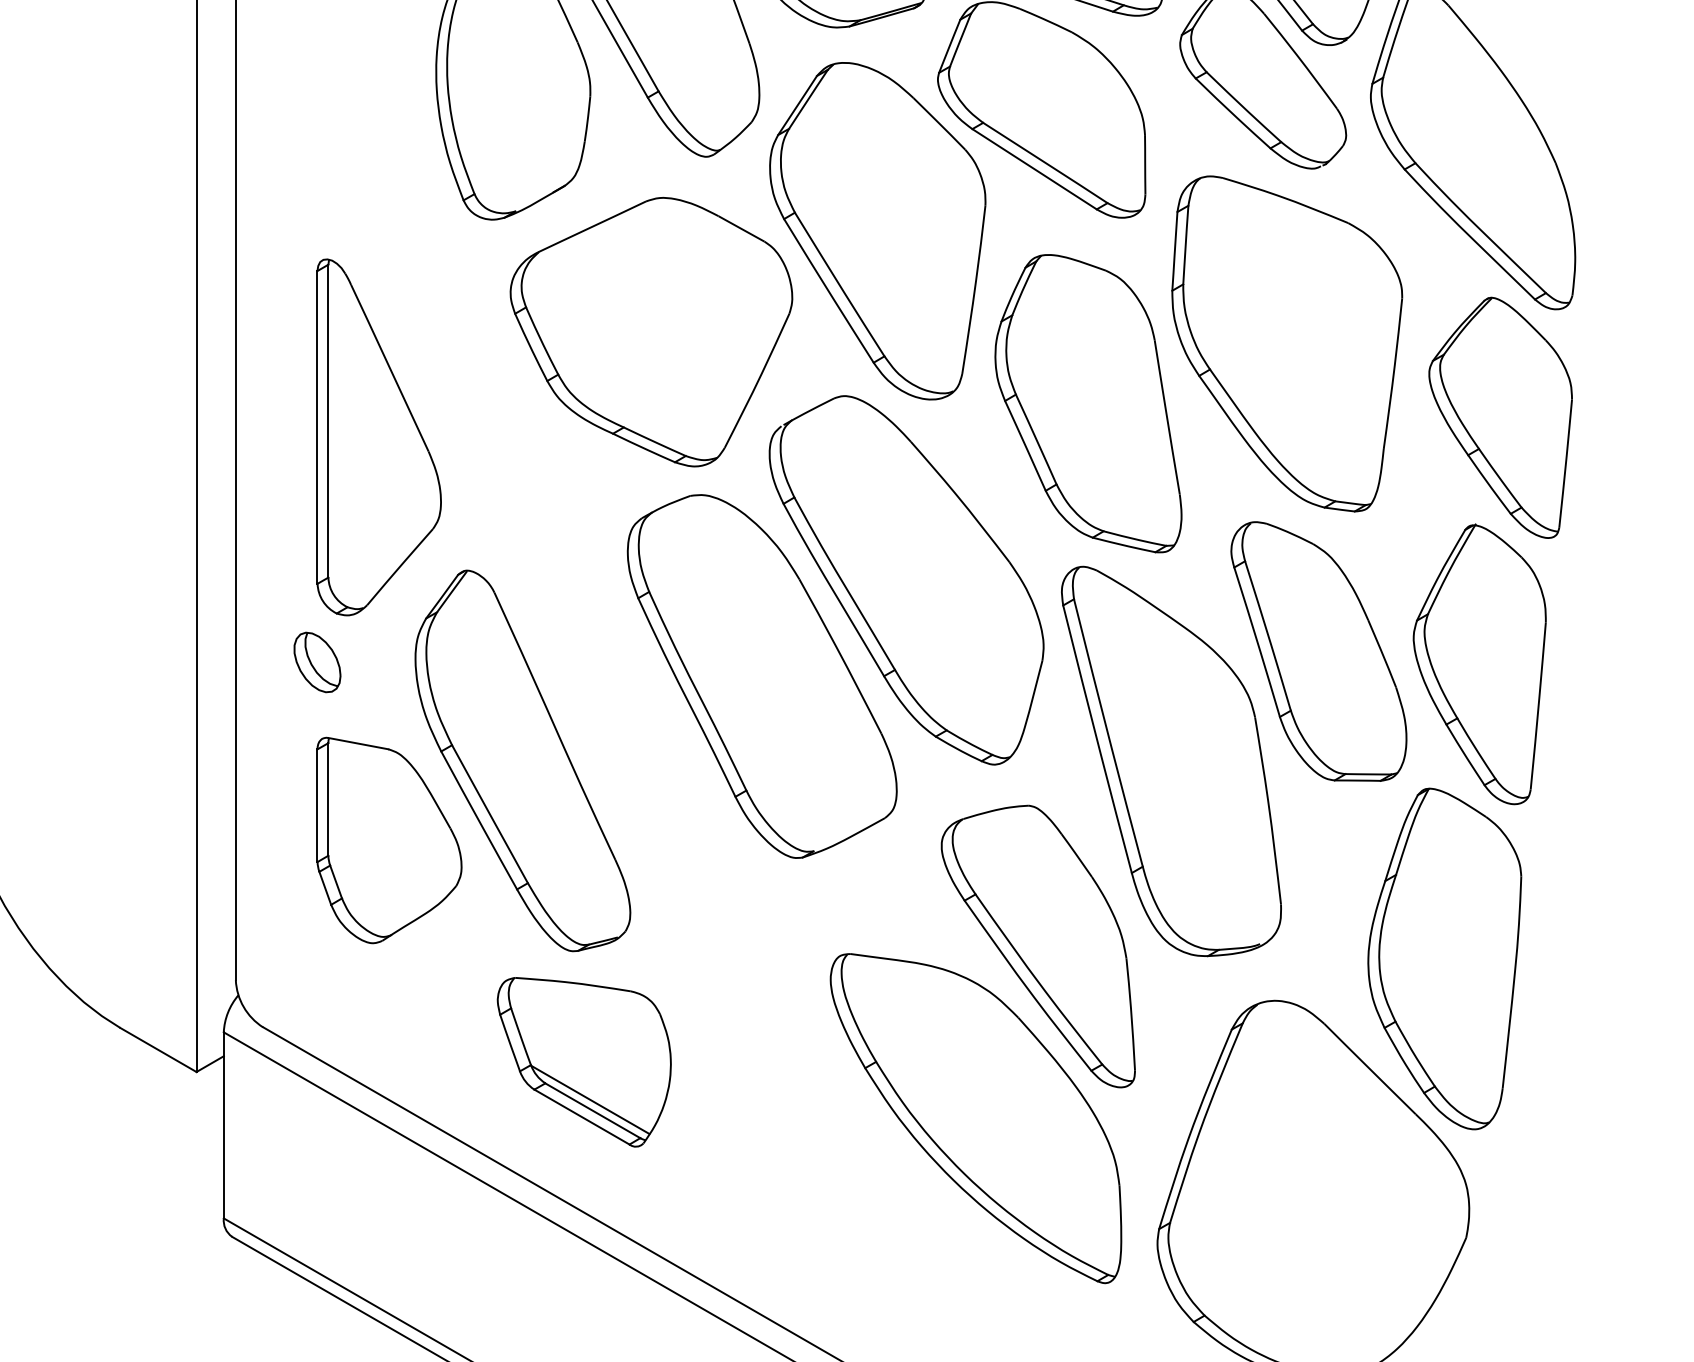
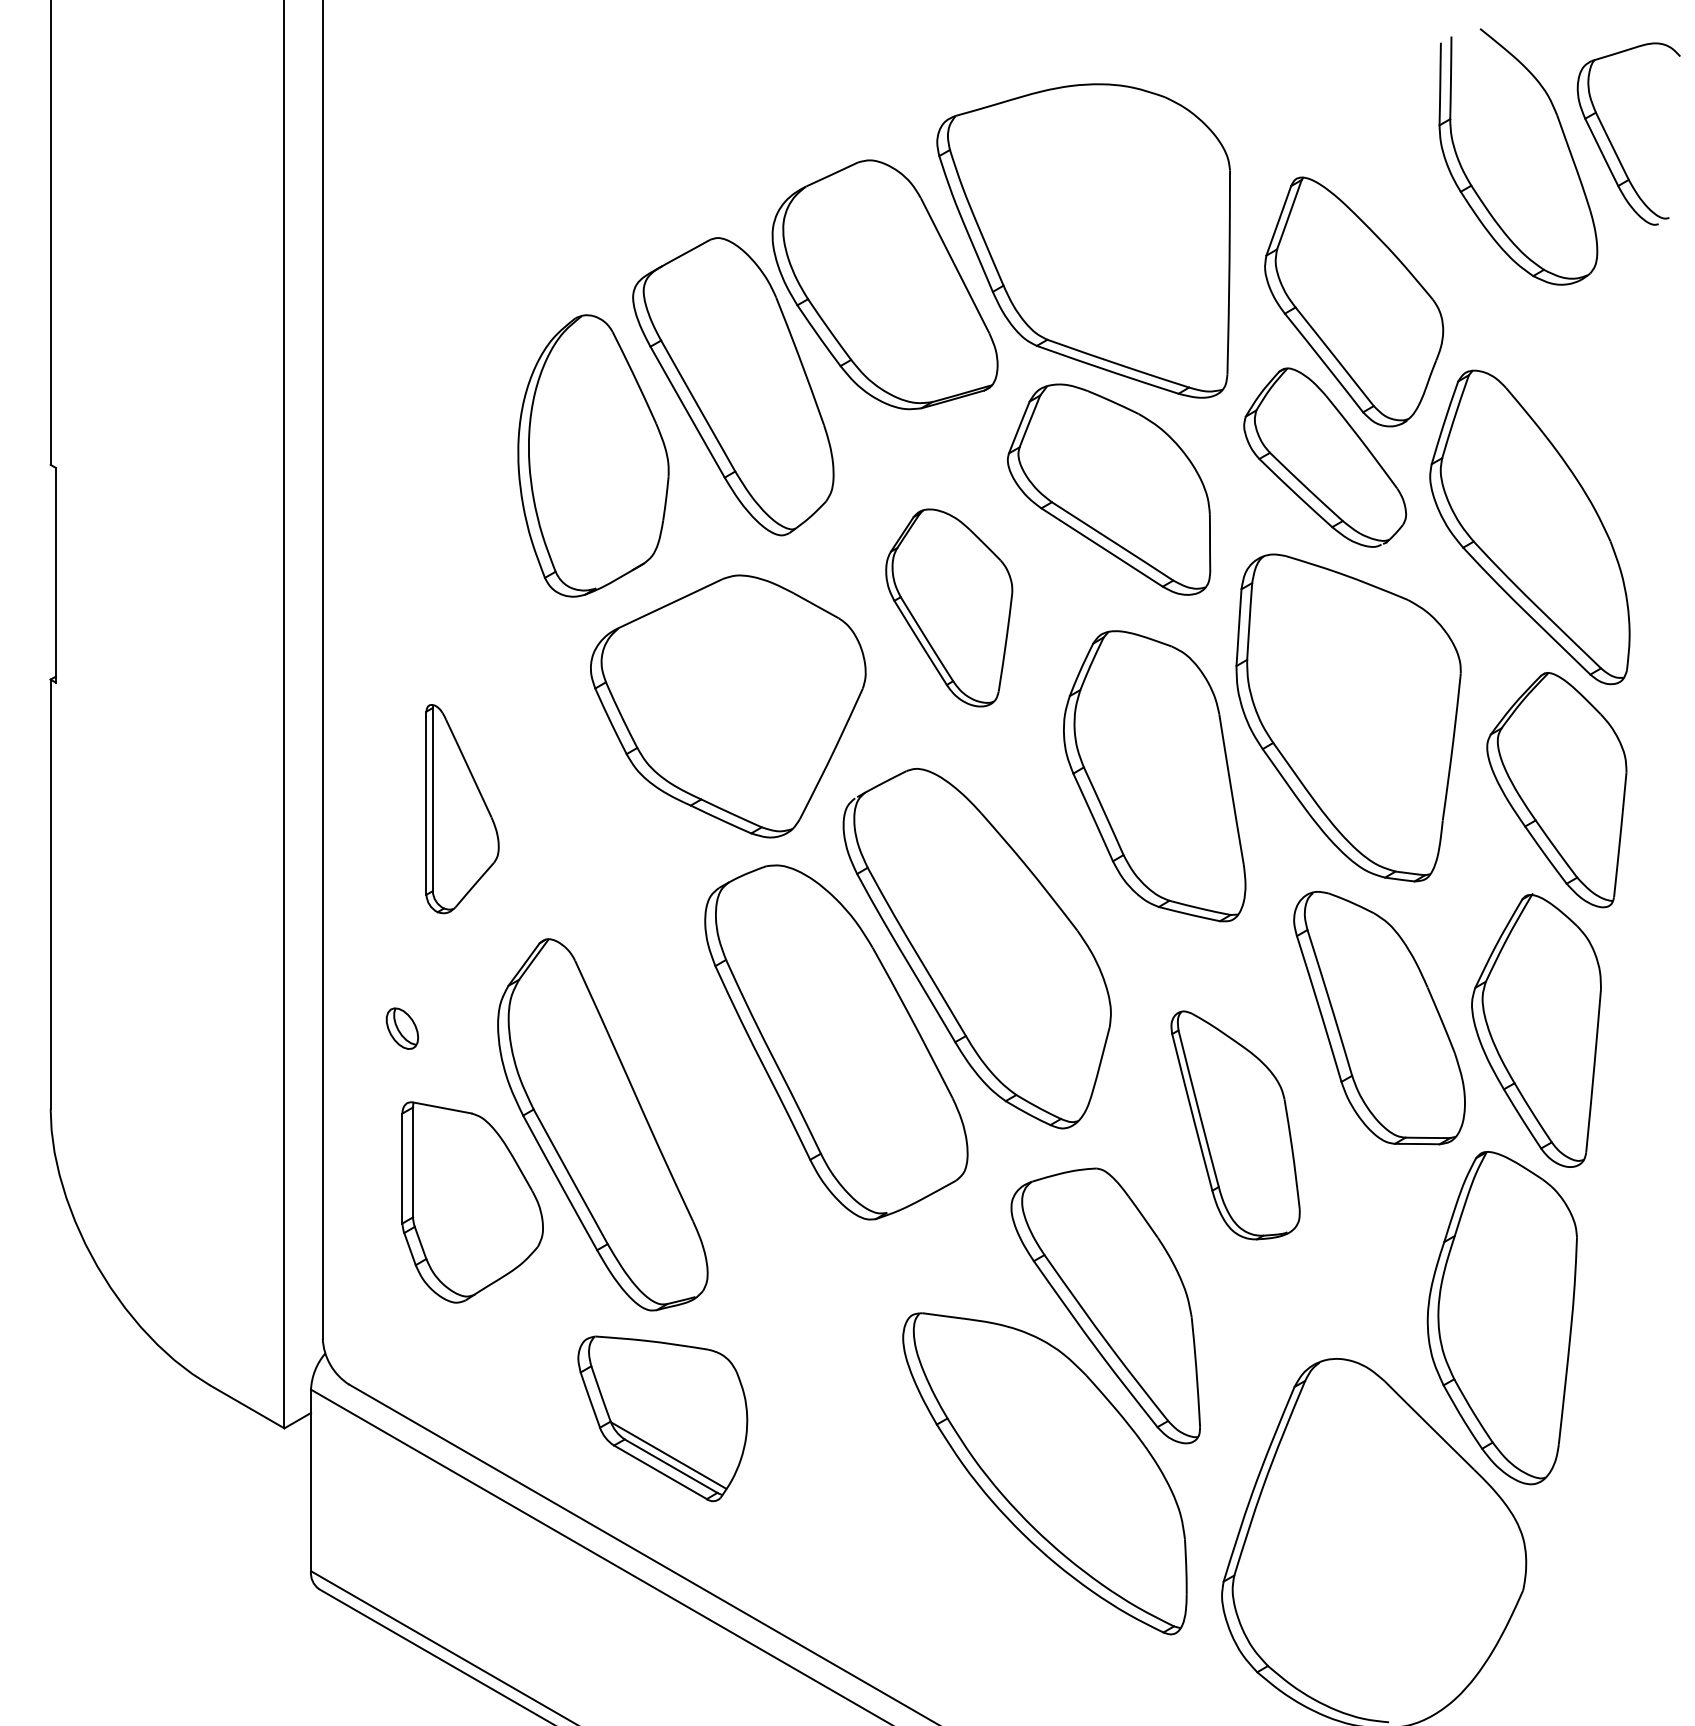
part: (878, 230) -> (949, 607), size x0.6
part: (379, 436) -> (462, 808), size x0.6
part: (317, 662) -> (402, 1028), size x0.7
part: (1171, 761) -> (1235, 1125), size x0.6

